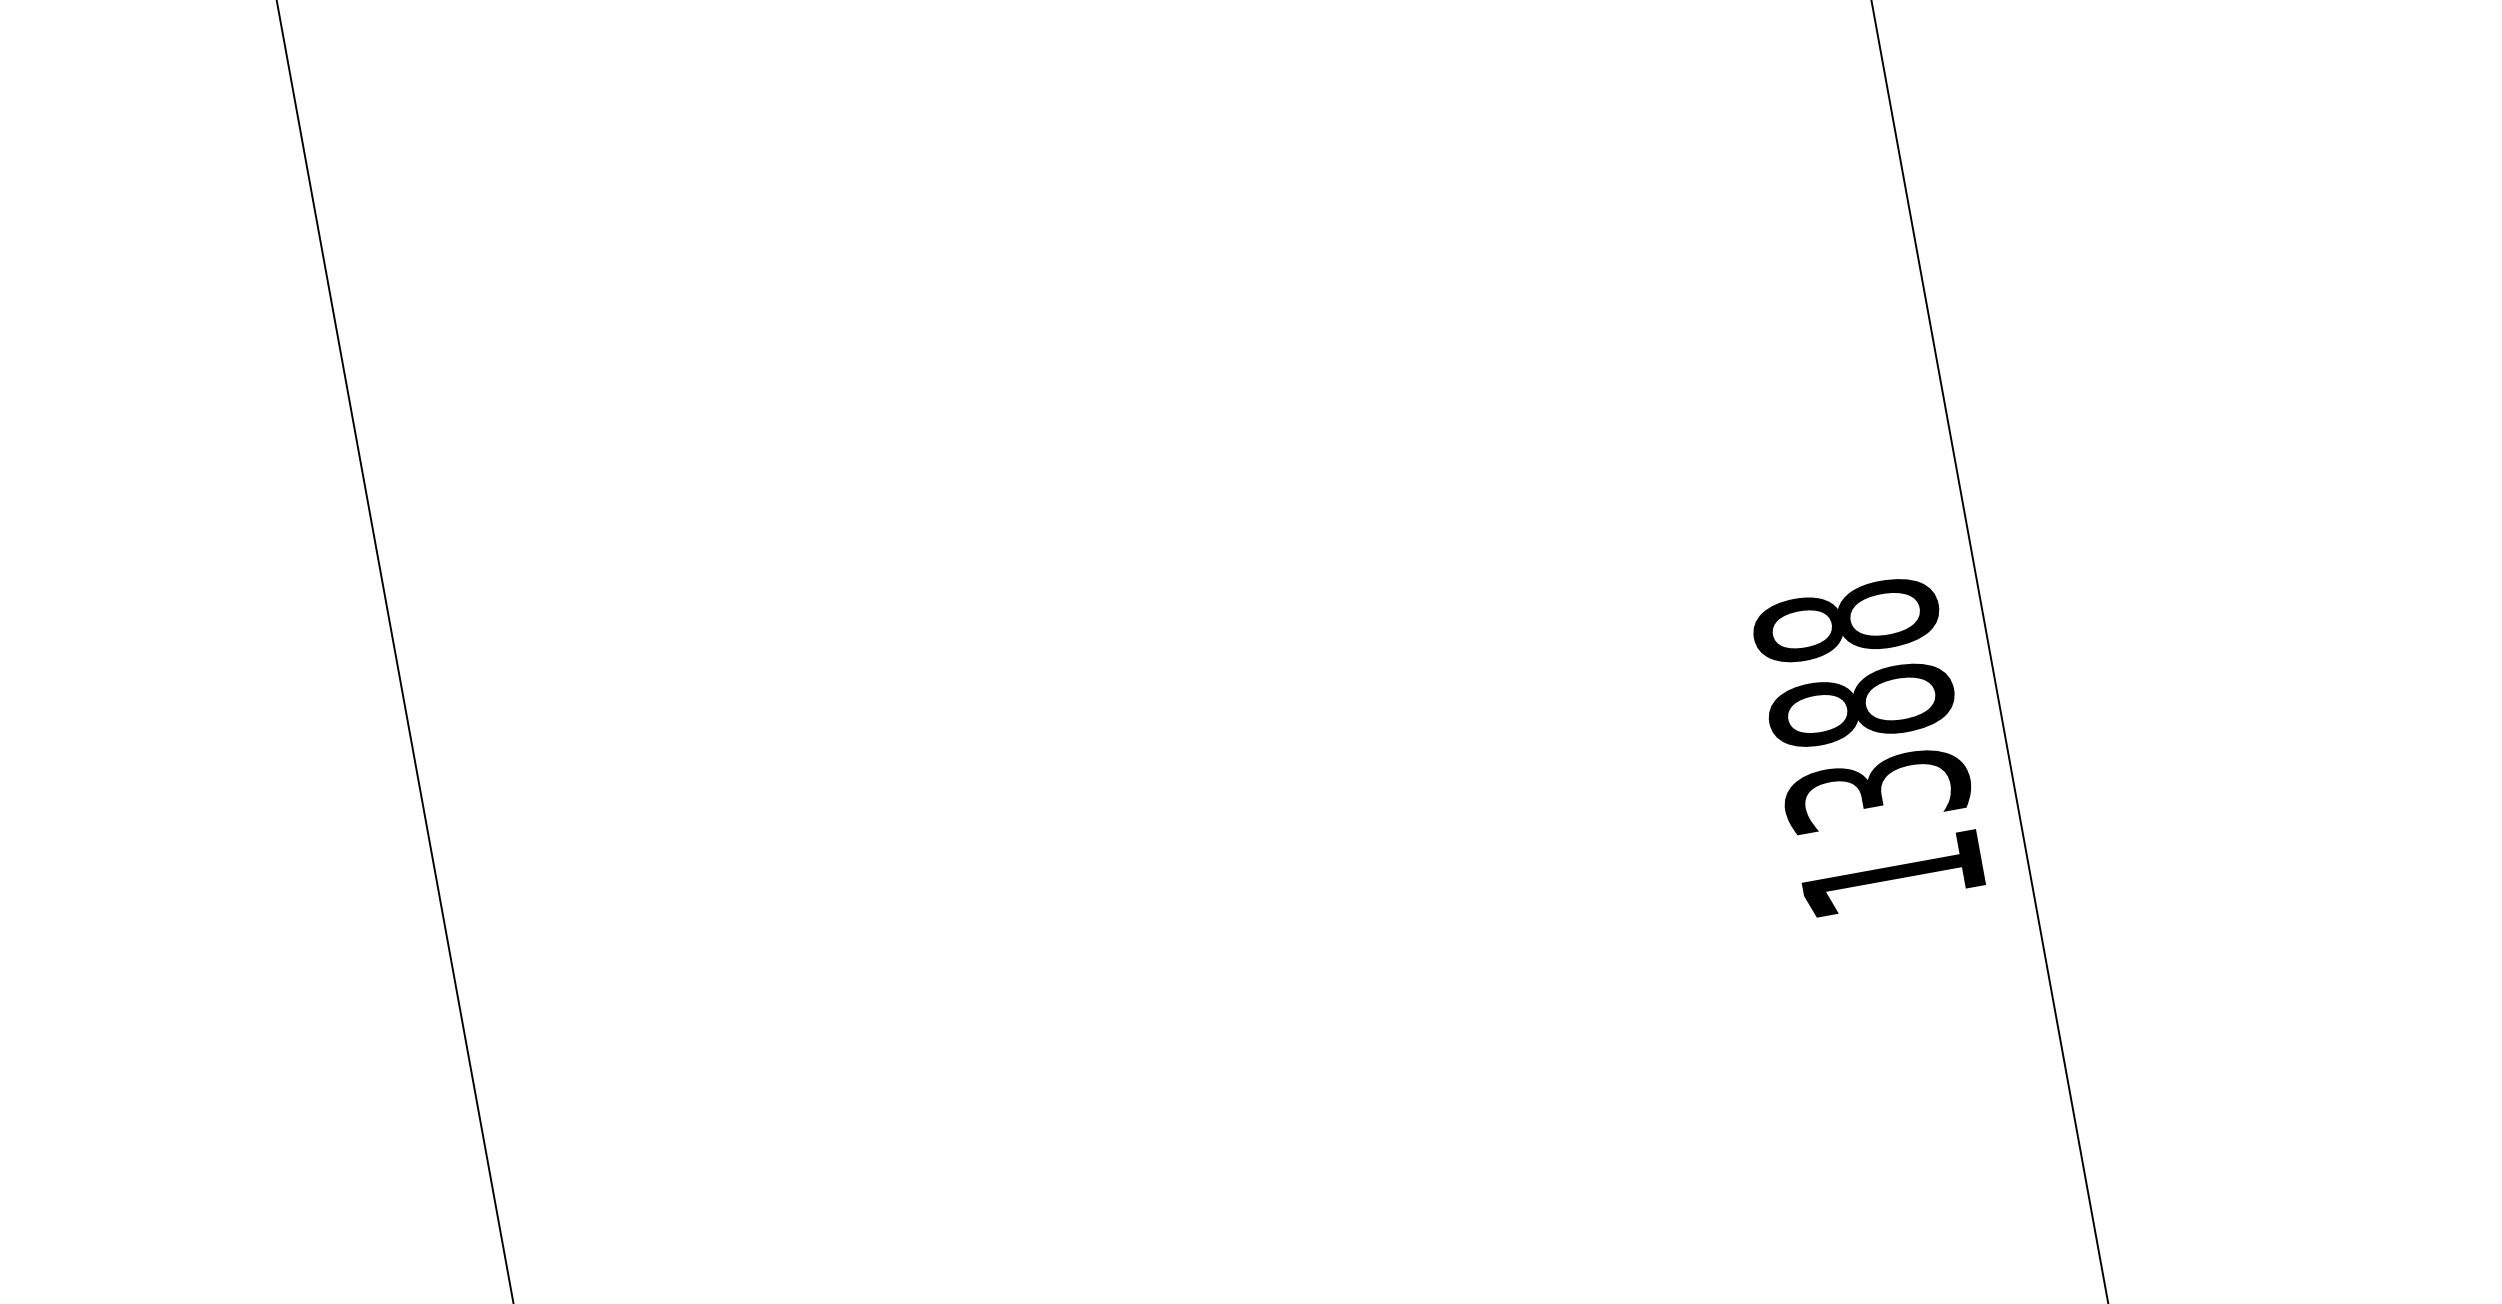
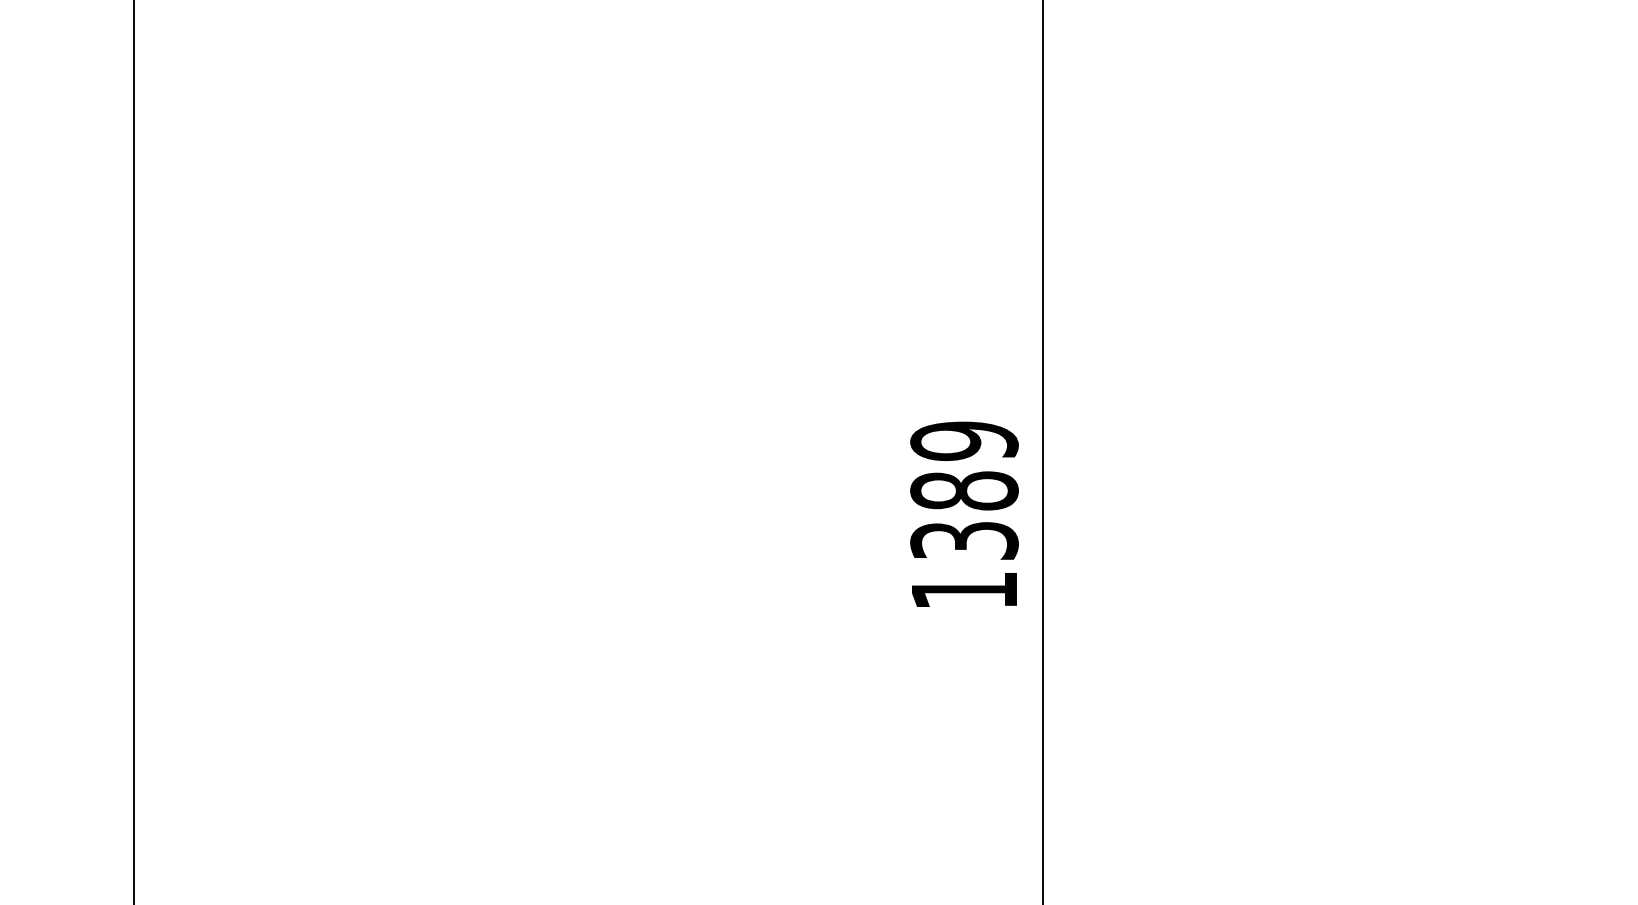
text: (1846, 622) -> (964, 441), 1388 -> 1389

